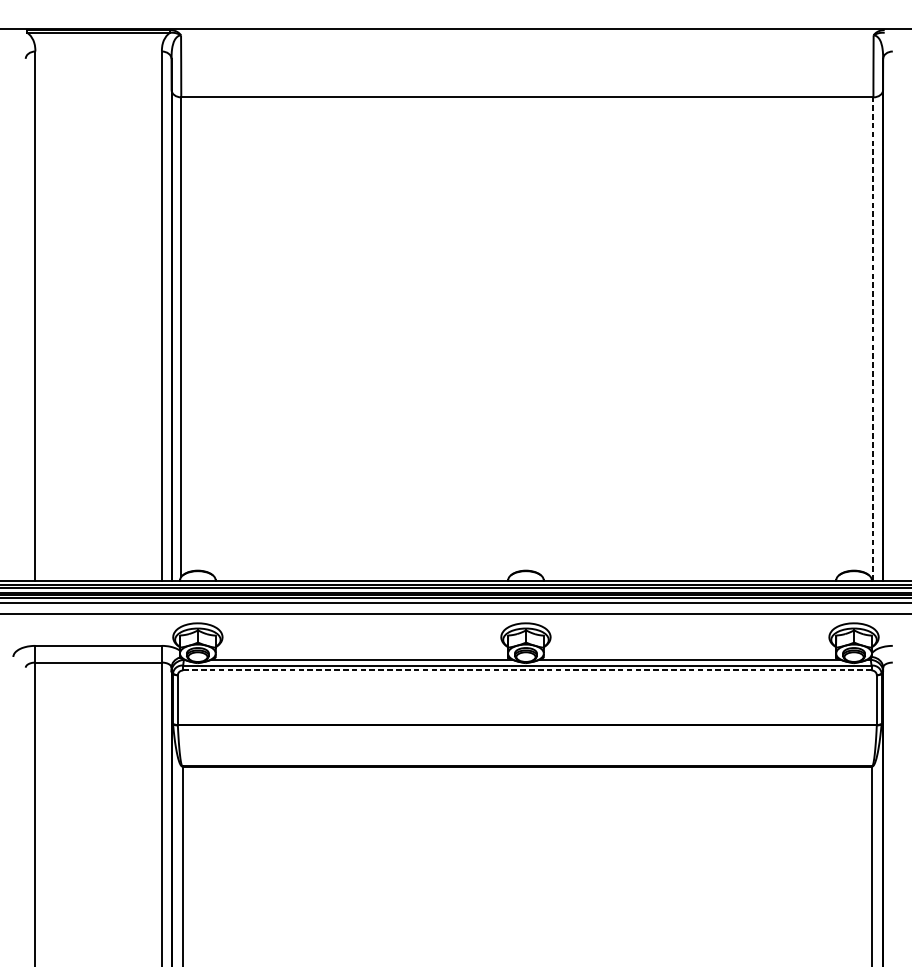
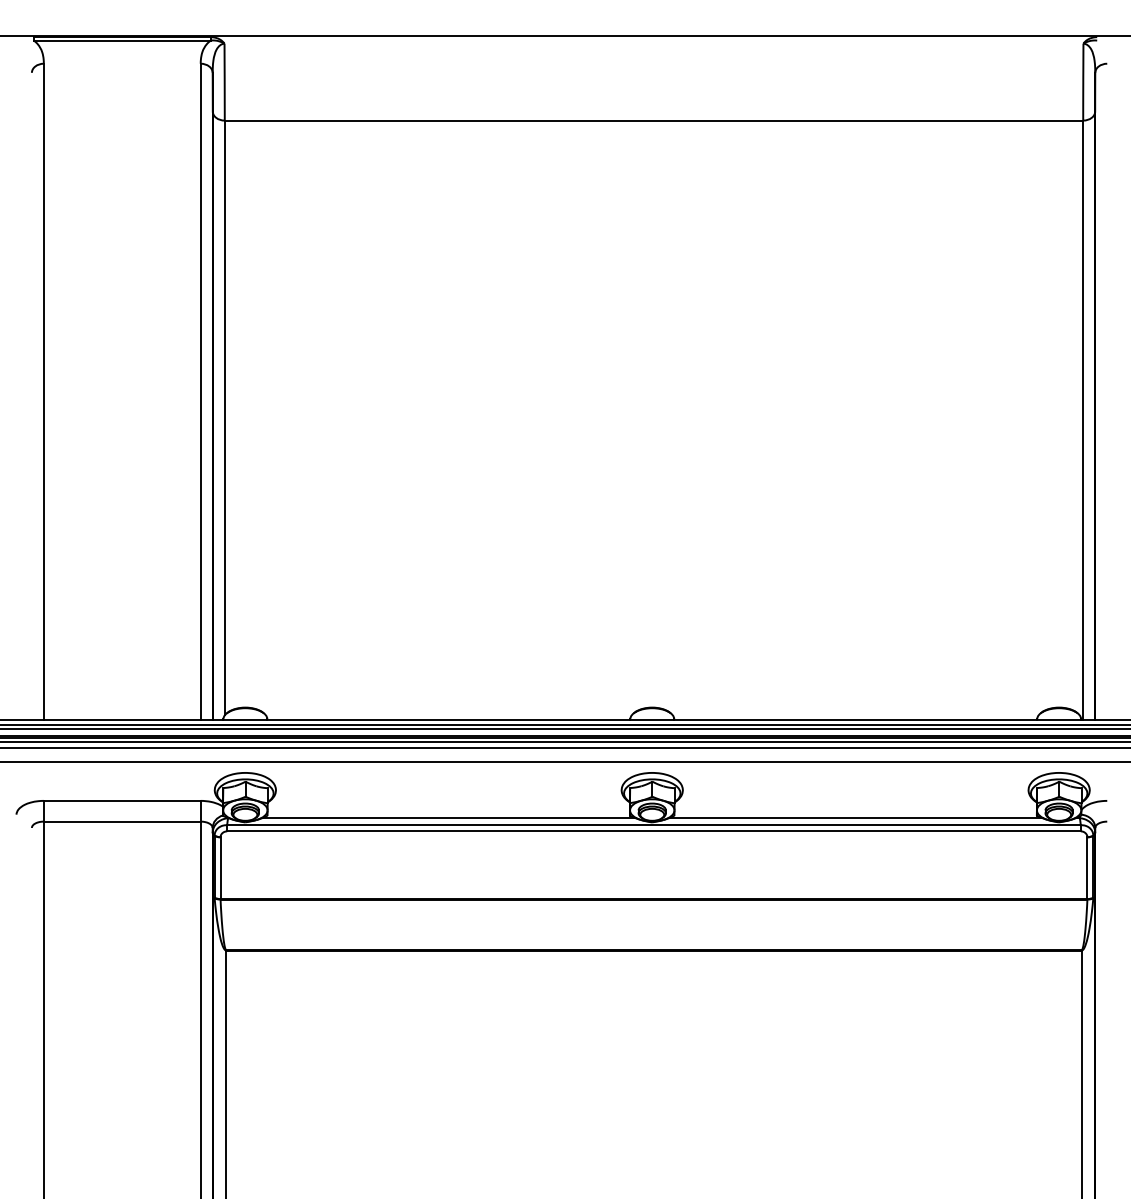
line: (873, 339) -> (1083, 420), dashed -> solid
line: (526, 670) -> (653, 831), dashed -> solid

